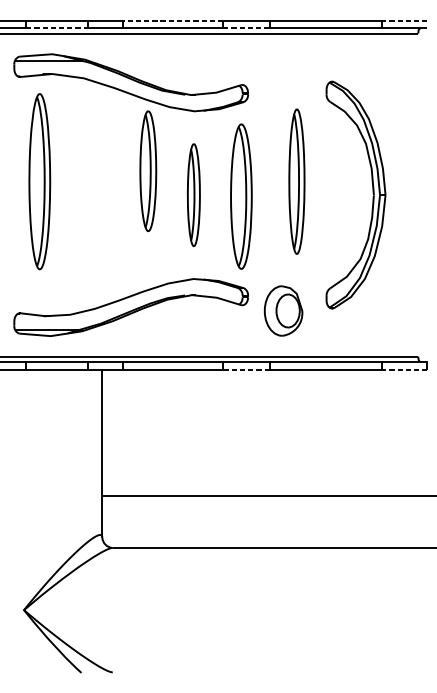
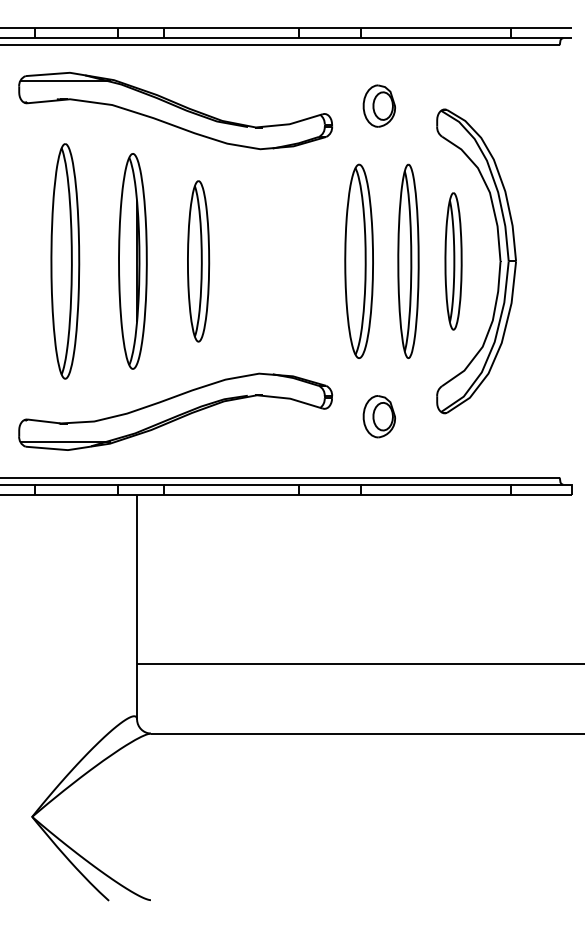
line: (172, 20) -> (231, 27), dashed -> solid
line: (404, 20) -> (541, 27), dashed -> solid
line: (57, 28) -> (76, 38), dashed -> solid
line: (246, 28) -> (330, 38), dashed -> solid
part: (282, 78) -> (378, 105), added
part: (148, 171) -> (198, 261), moved
part: (39, 181) -> (65, 261), moved
part: (296, 181) -> (408, 260), moved
part: (98, 195) -> (132, 261), added
part: (193, 195) -> (453, 261), moved
part: (240, 195) -> (358, 260), moved
part: (282, 311) -> (378, 416), size x0.62
line: (246, 370) -> (329, 495), dashed -> solid
line: (404, 370) -> (541, 495), dashed -> solid

